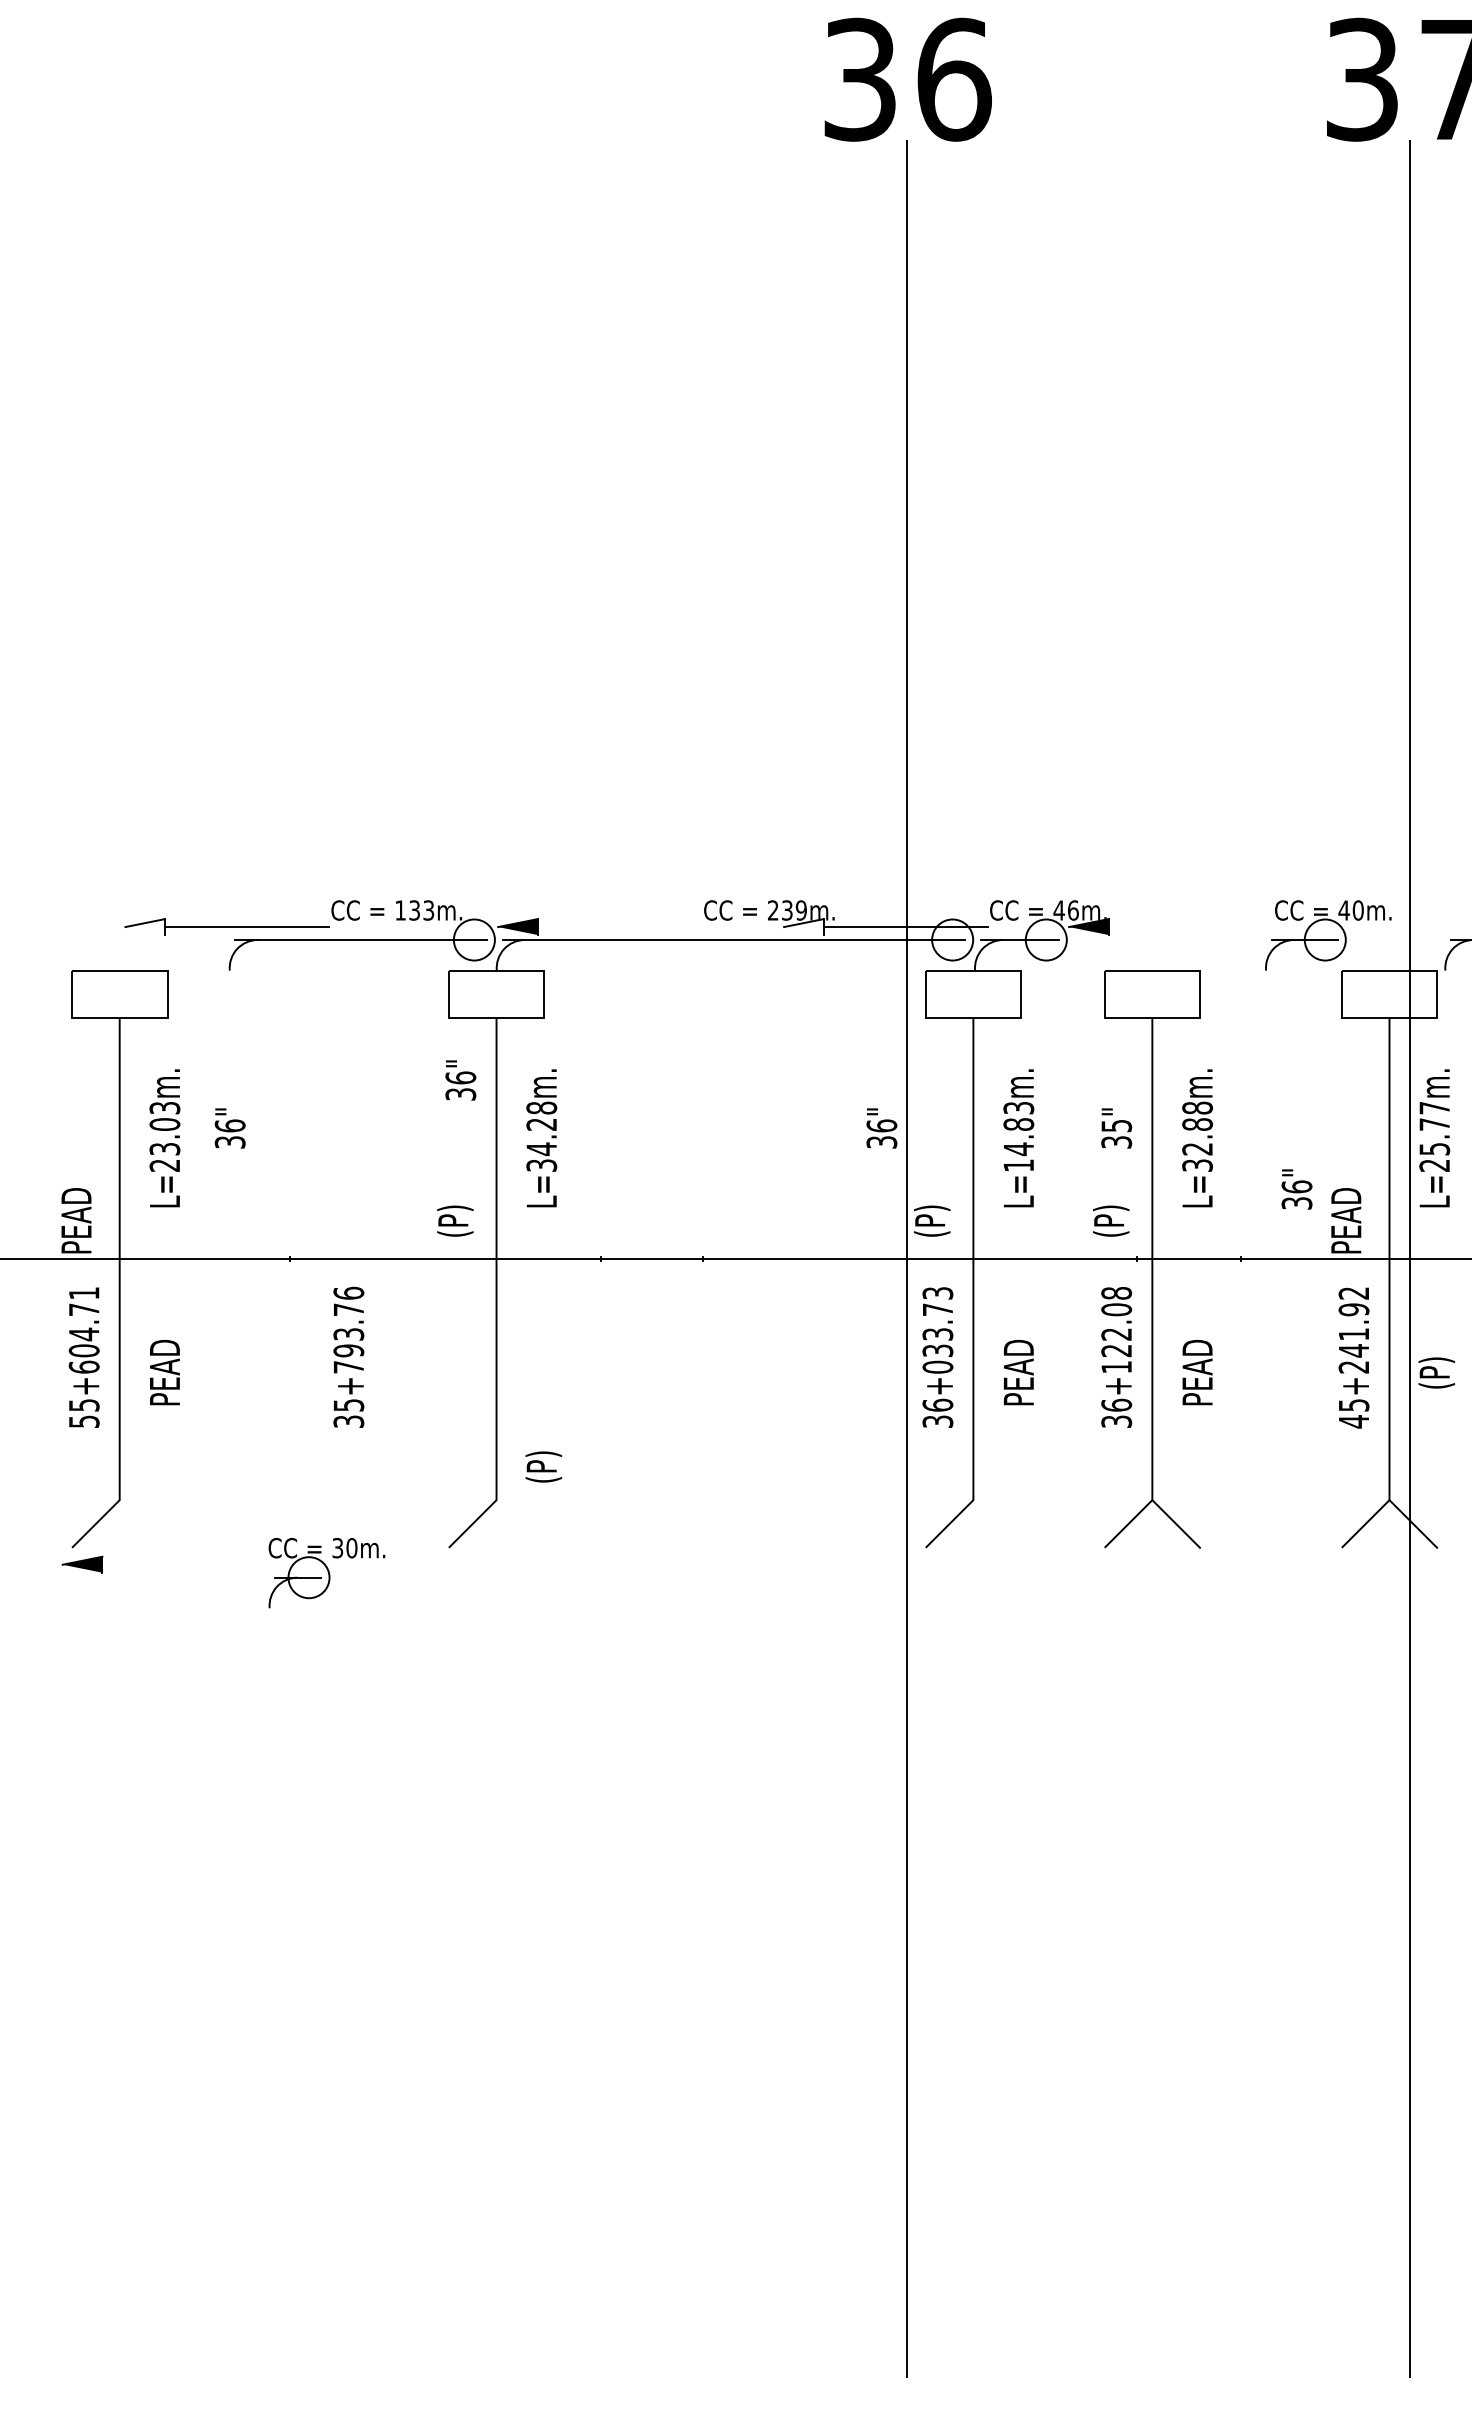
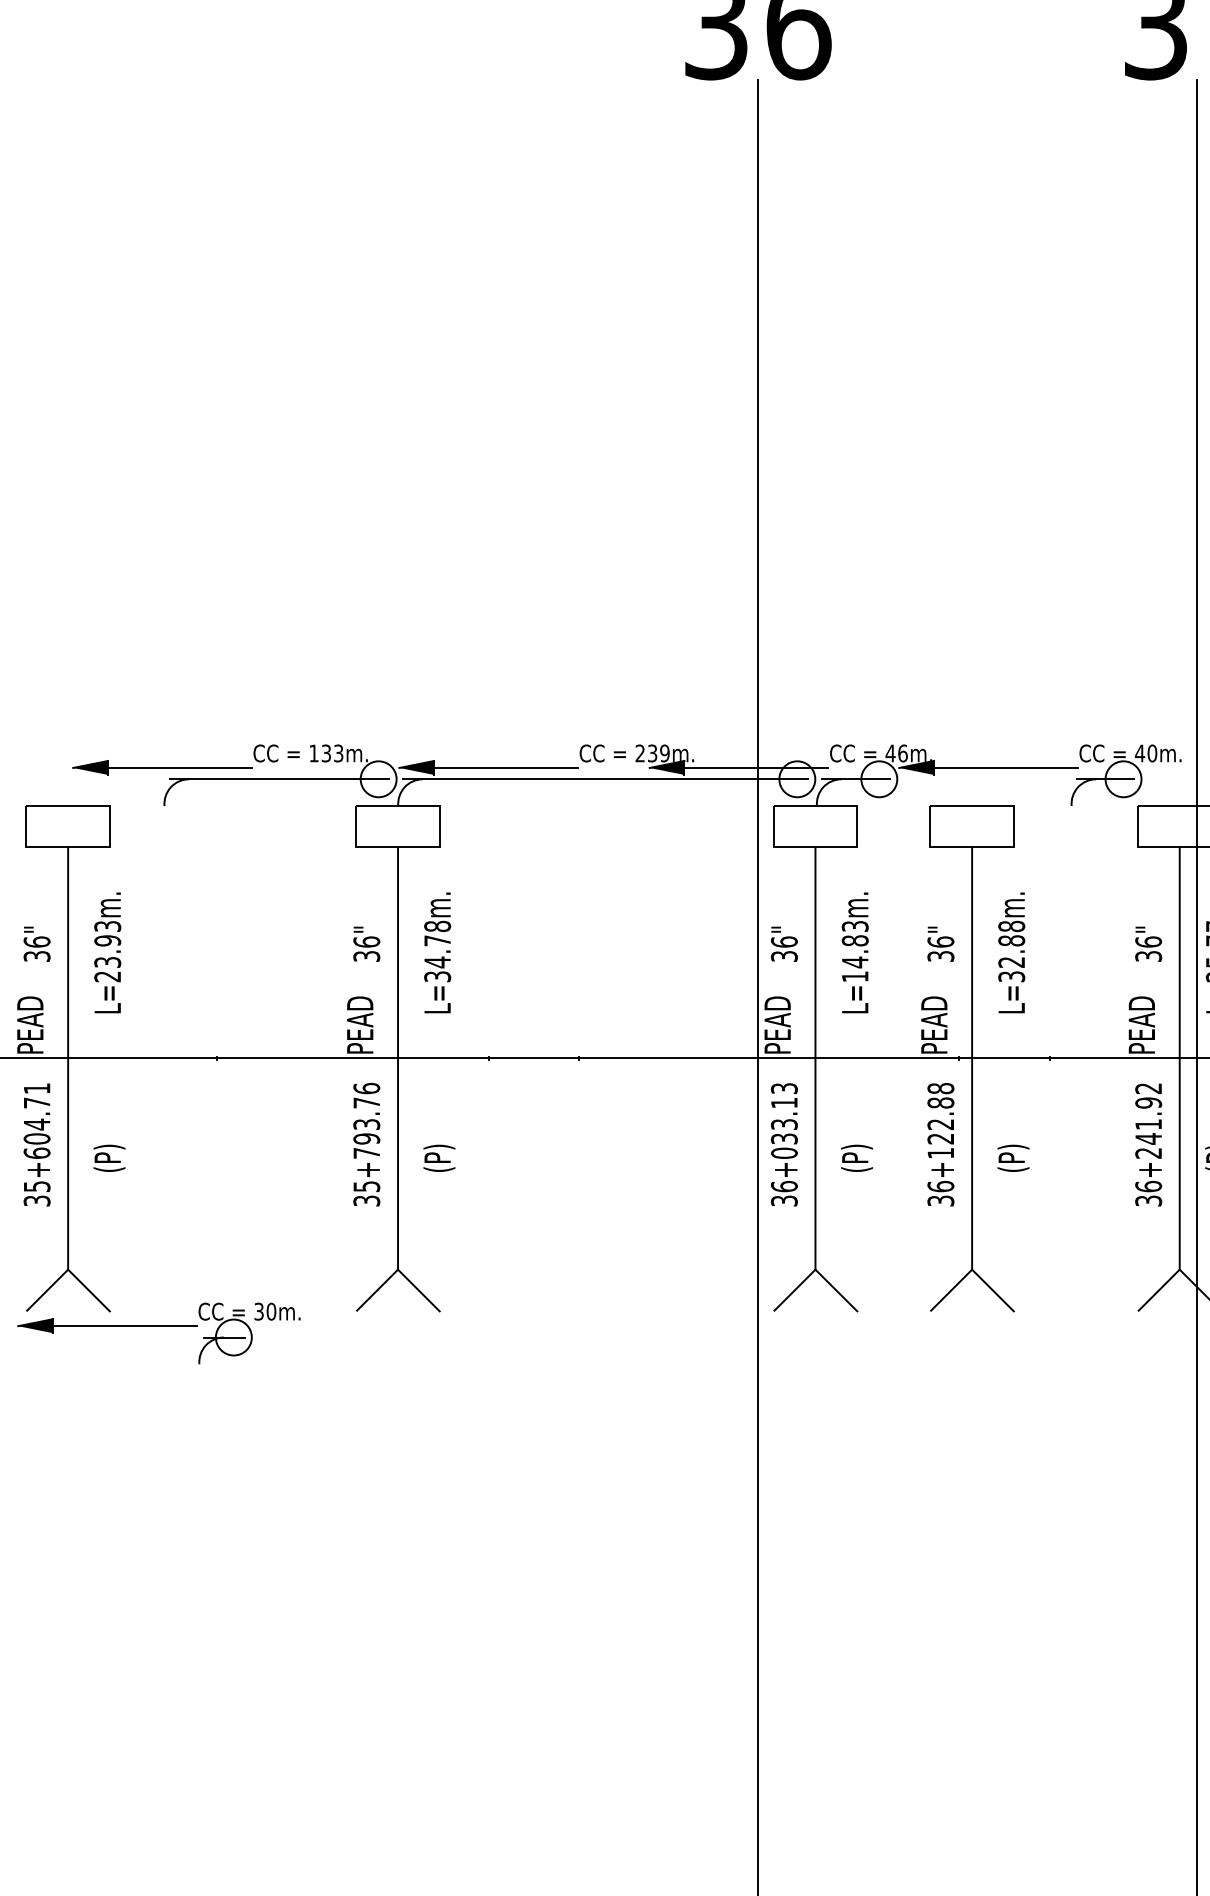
fill: (145, 927) -> (90, 768), added
line: (619, 927) -> (505, 768), added
fill: (803, 927) -> (666, 768), added
line: (1190, 927) -> (1005, 768), added
text: (460, 1080) -> (366, 944), moved
text: (164, 1124) -> (107, 940), L=23.03m. -> L=23.93m.
text: (541, 1124) -> (437, 940), L=34.28m. -> L=34.78m.
text: (1116, 1125) -> (940, 941), 35" -> 36"
text: (229, 1128) -> (36, 944), moved
text: (881, 1128) -> (784, 944), moved
text: (1296, 1189) -> (1148, 944), moved
text: (455, 1220) -> (362, 1024), (P) -> PEAD
text: (932, 1220) -> (779, 1024), (P) -> PEAD
text: (1111, 1220) -> (936, 1024), (P) -> PEAD
text: (937, 1309) -> (784, 1102), 36+033.73 -> 36+033.13
text: (1116, 1309) -> (940, 1102), 36+122.08 -> 36+122.88
text: (348, 1356) -> (366, 1143), moved
text: (166, 1372) -> (109, 1157), PEAD -> (P)
text: (1020, 1372) -> (856, 1157), PEAD -> (P)
text: (1199, 1372) -> (1013, 1157), PEAD -> (P)
text: (1353, 1413) -> (1148, 1193), 45+241.92 -> 36+241.92
text: (83, 1421) -> (36, 1200), 55+604.71 -> 35+604.71
text: (543, 1466) -> (439, 1157), moved
line: (143, 1523) -> (88, 1290), added
line: (520, 1523) -> (419, 1290), added
line: (997, 1523) -> (836, 1290), added
line: (184, 1564) -> (124, 1325), added

